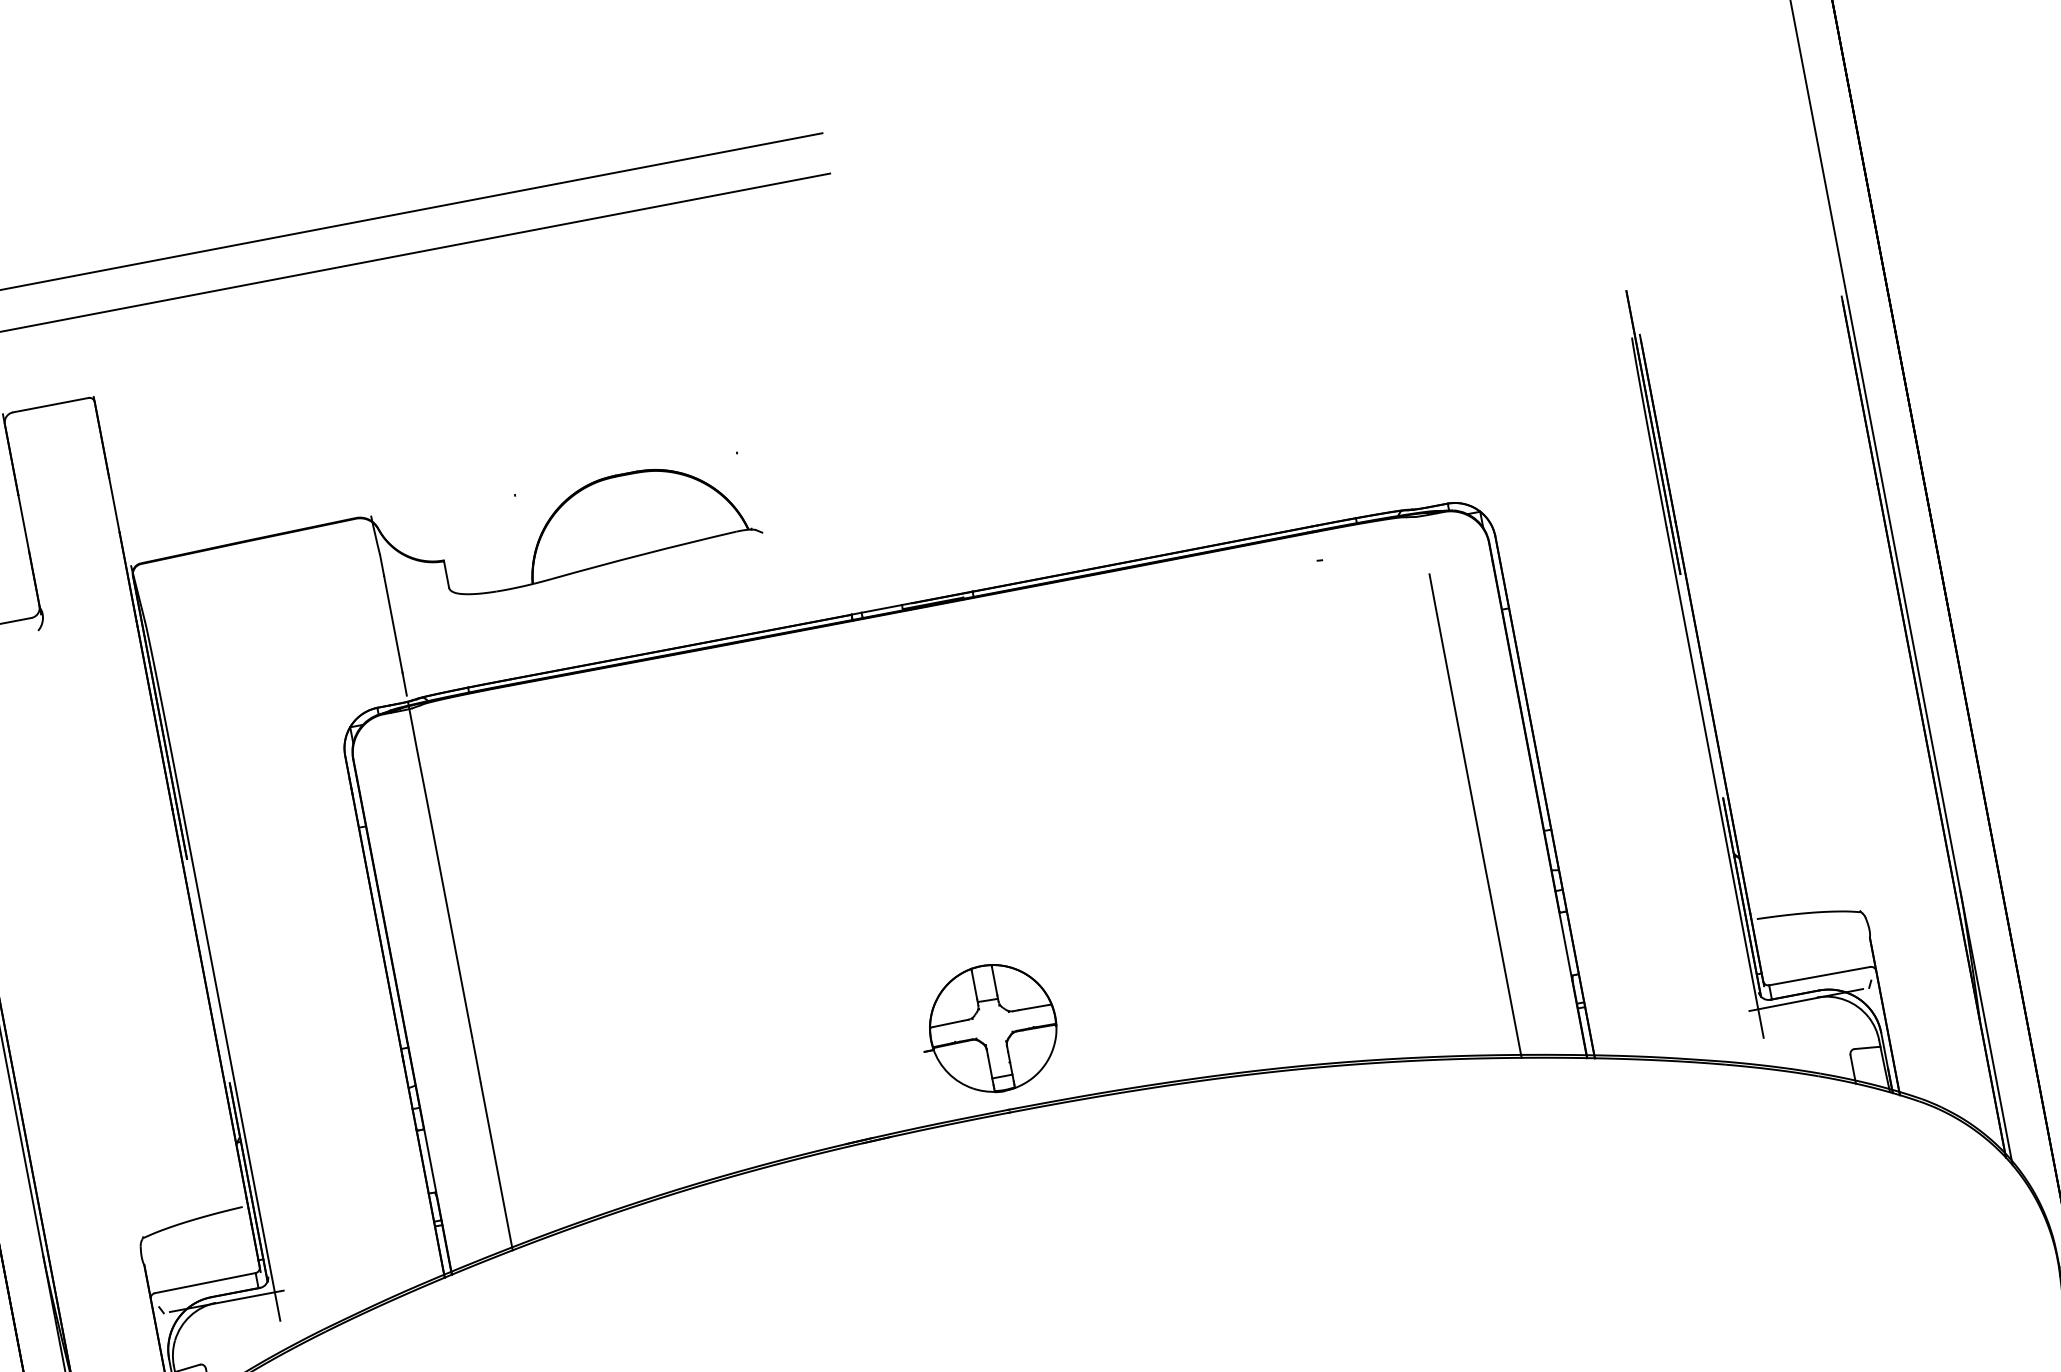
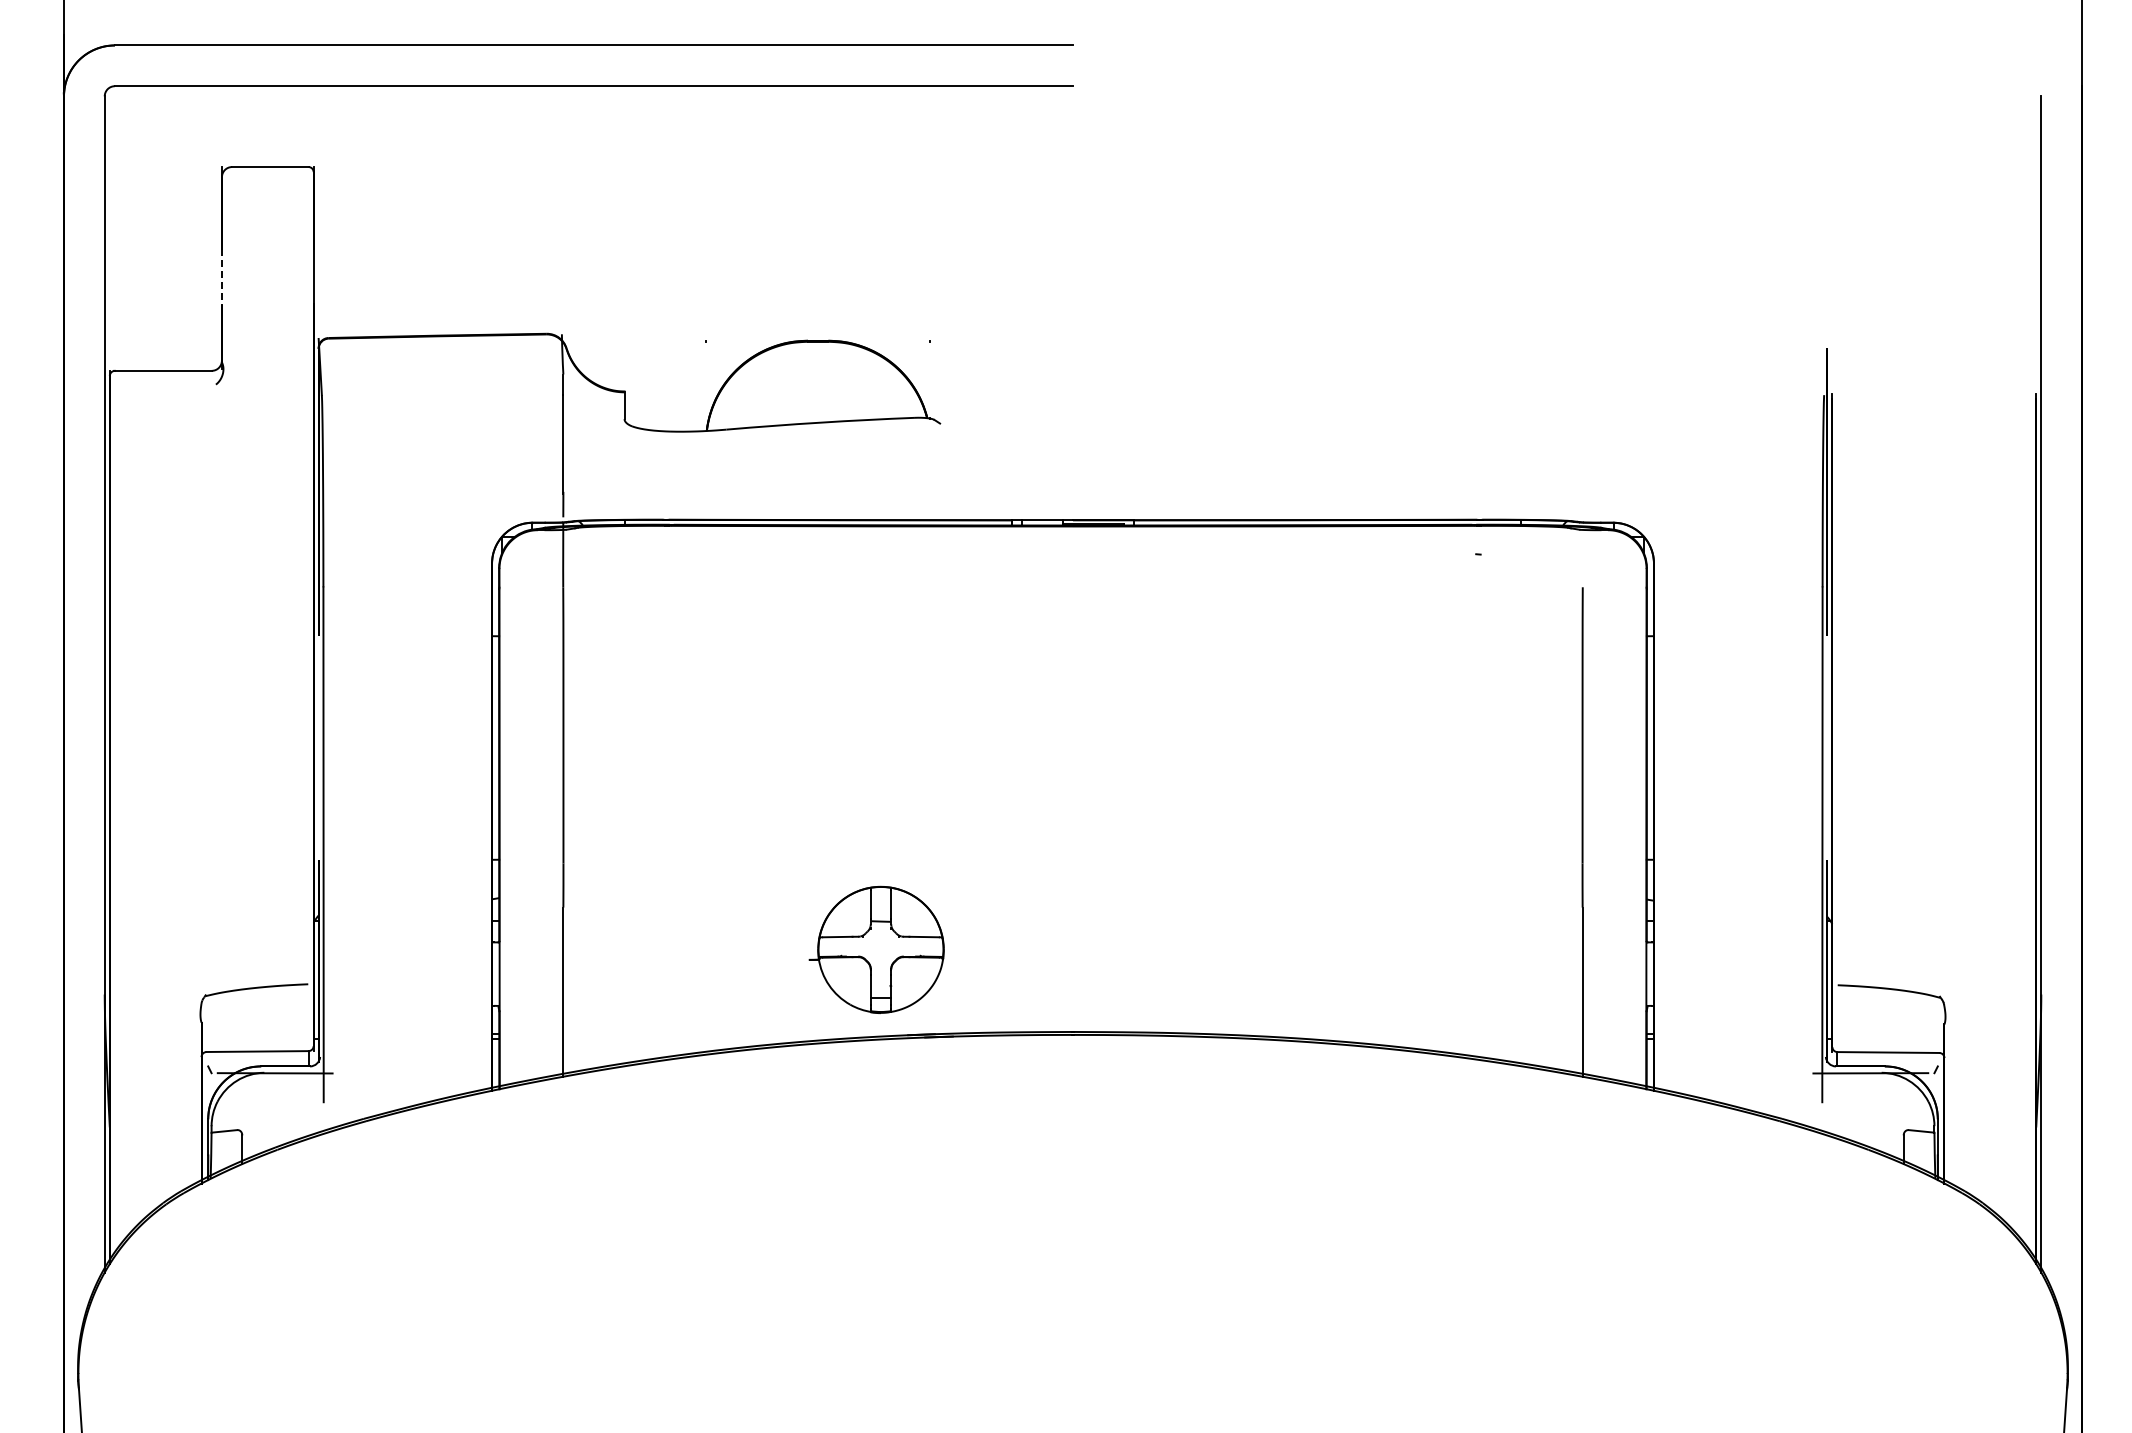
line: (23, 523) -> (221, 277), solid -> dashed
part: (988, 1028) -> (876, 949), moved

